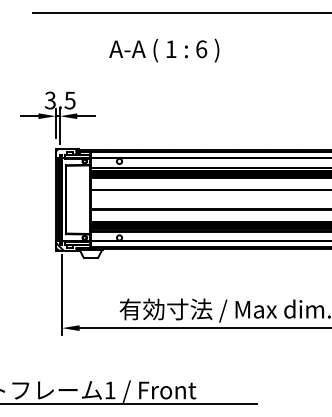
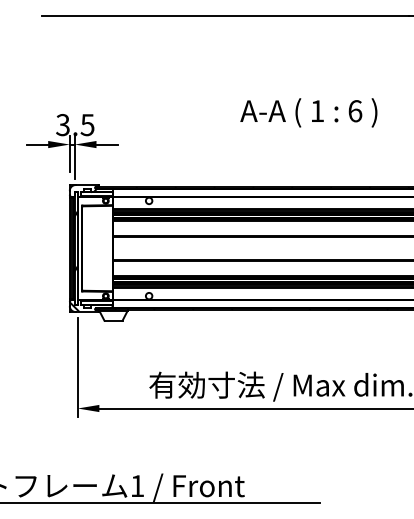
text: (163, 50) -> (308, 112), moved

